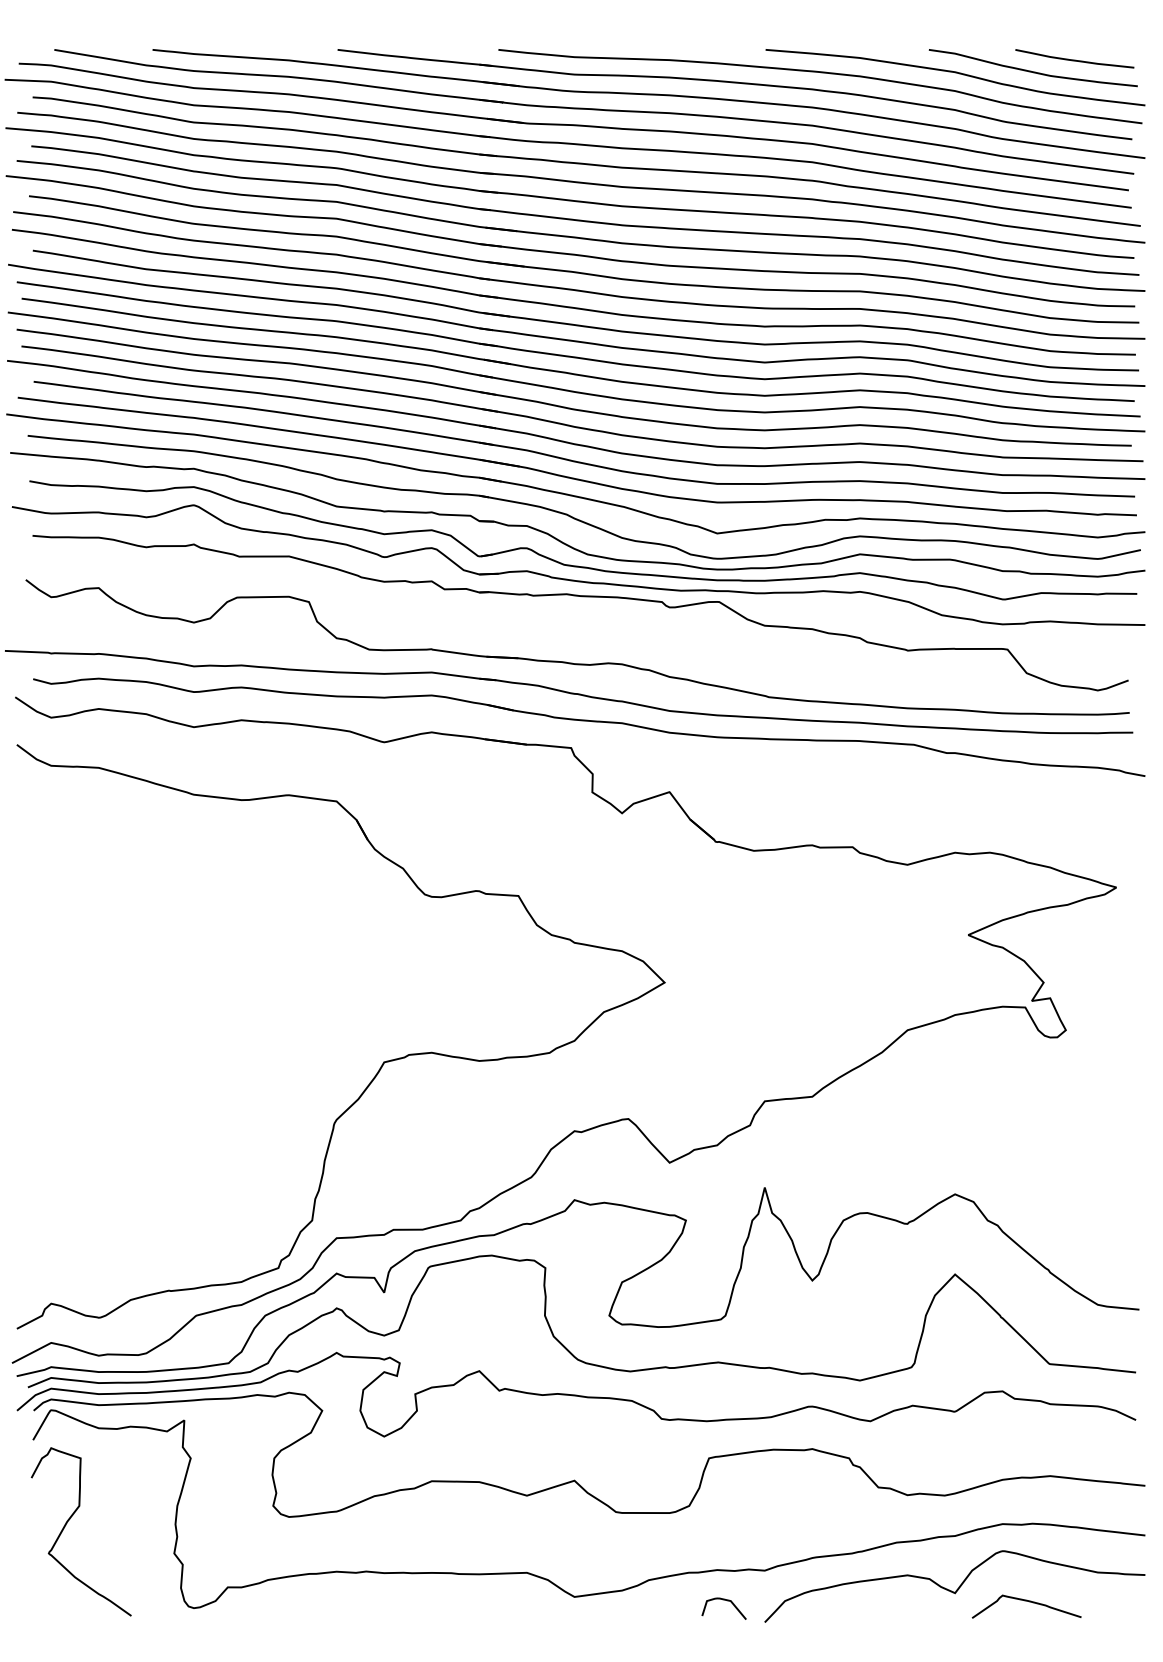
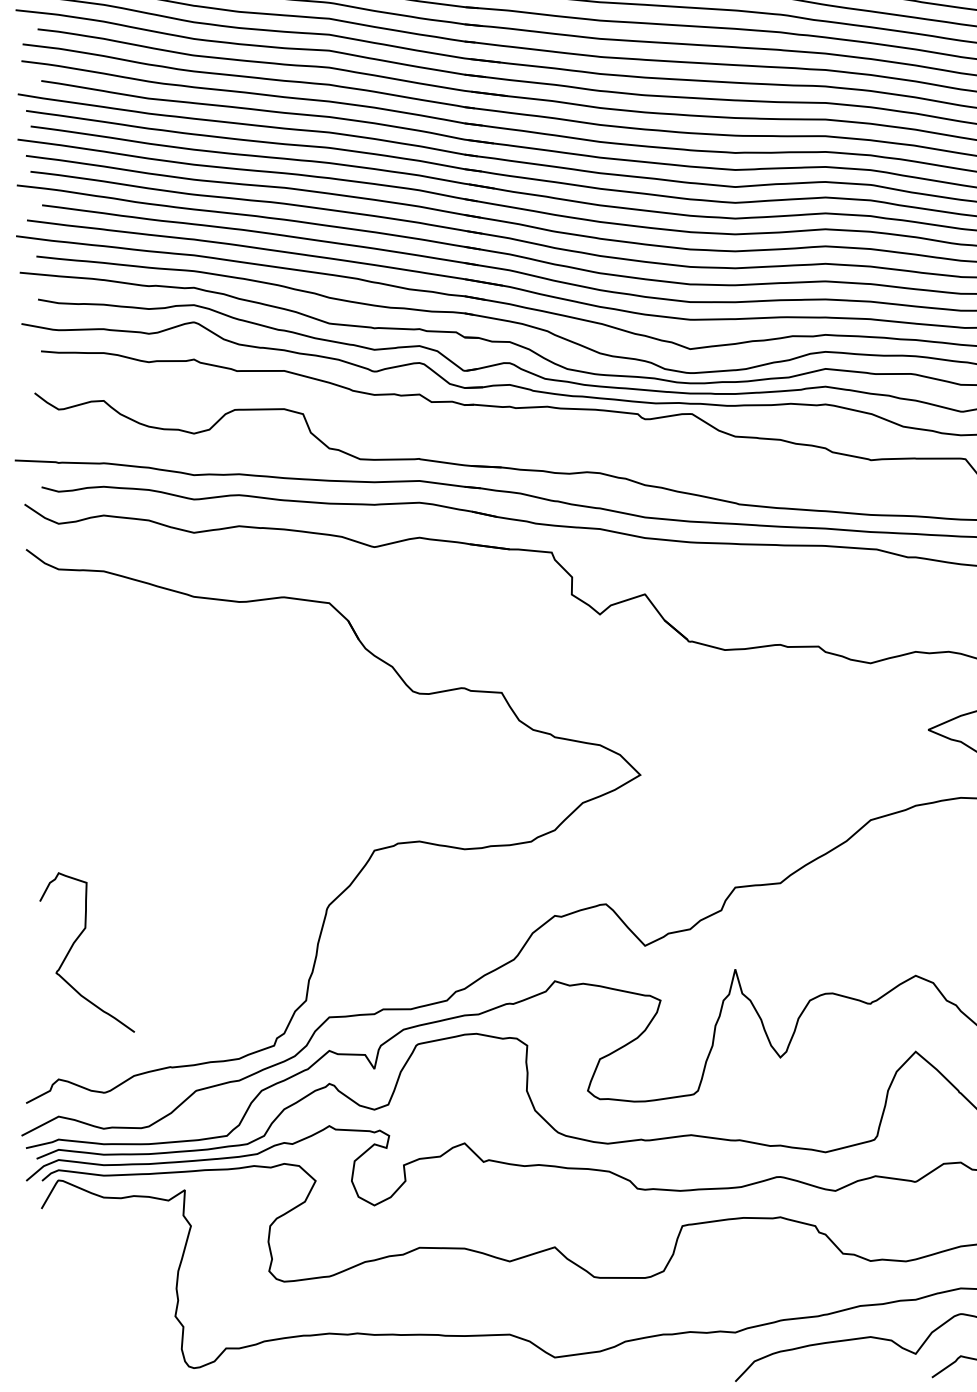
curve: (66, 1525) -> (73, 946), moved
curve: (723, 1600) -> (696, 1360), removed

